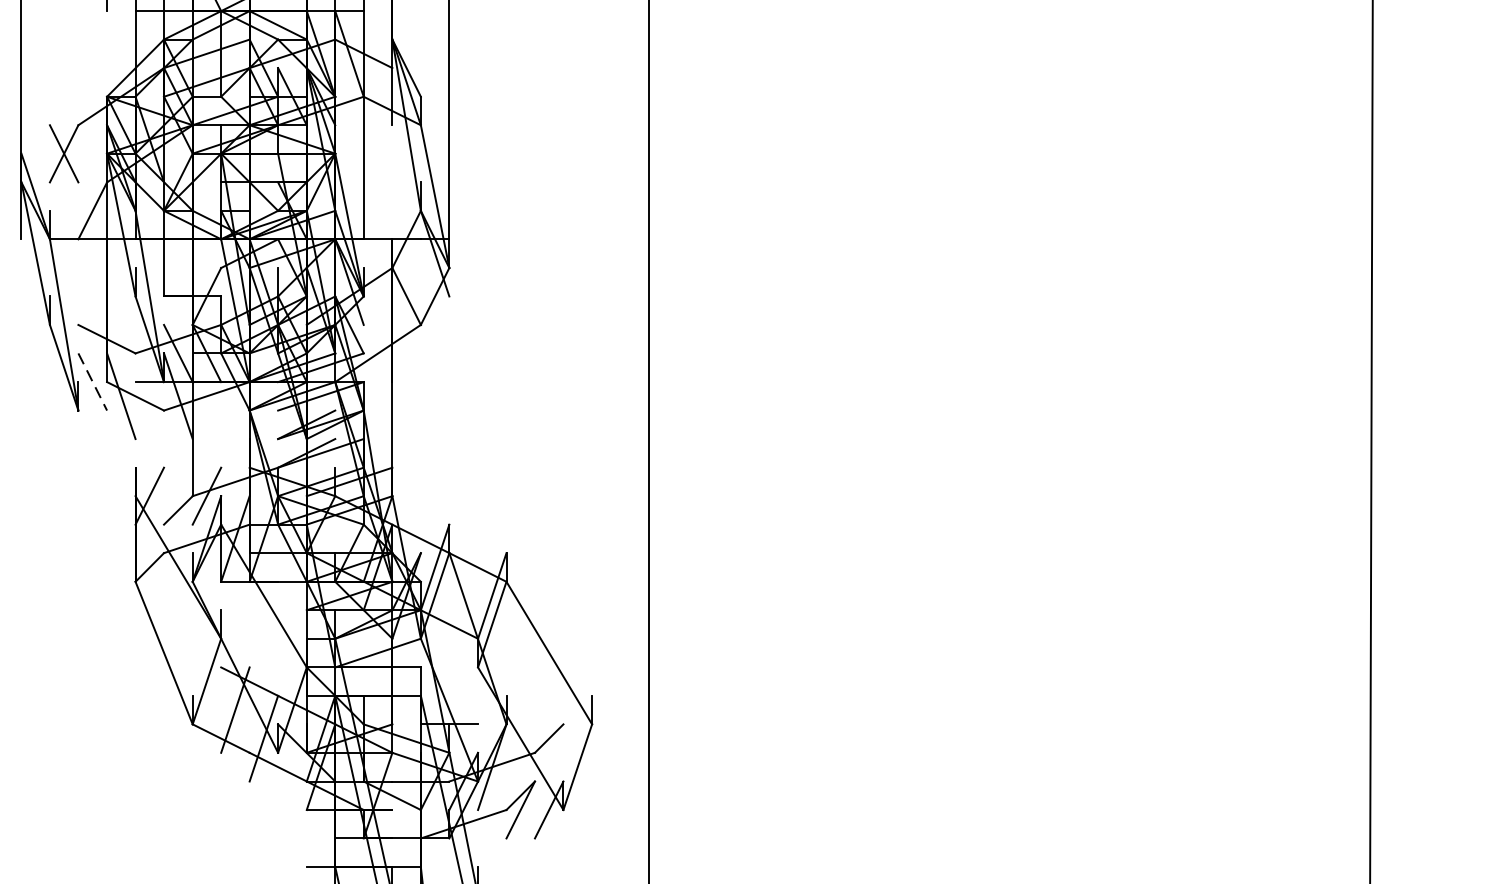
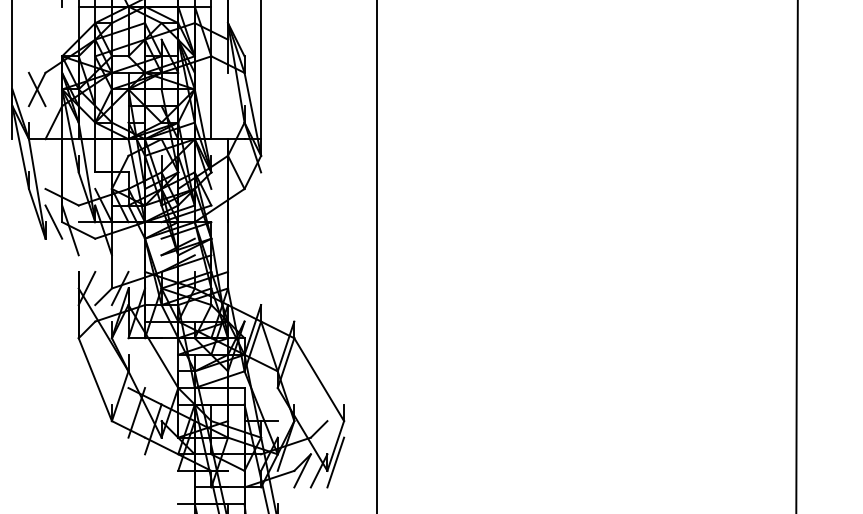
line: (92, 382) -> (53, 222), dashed -> solid
line: (577, 795) -> (335, 462), added

